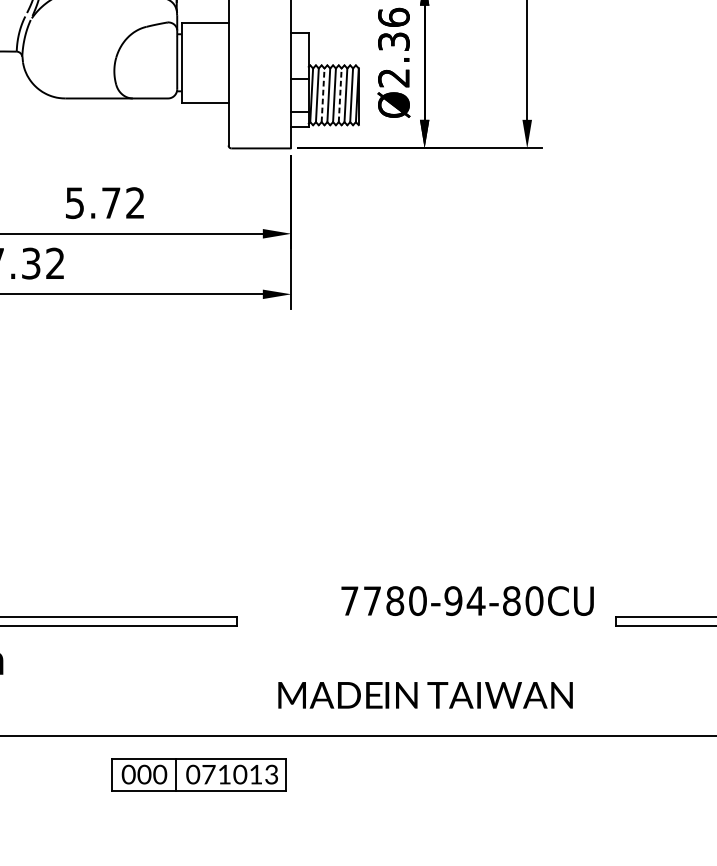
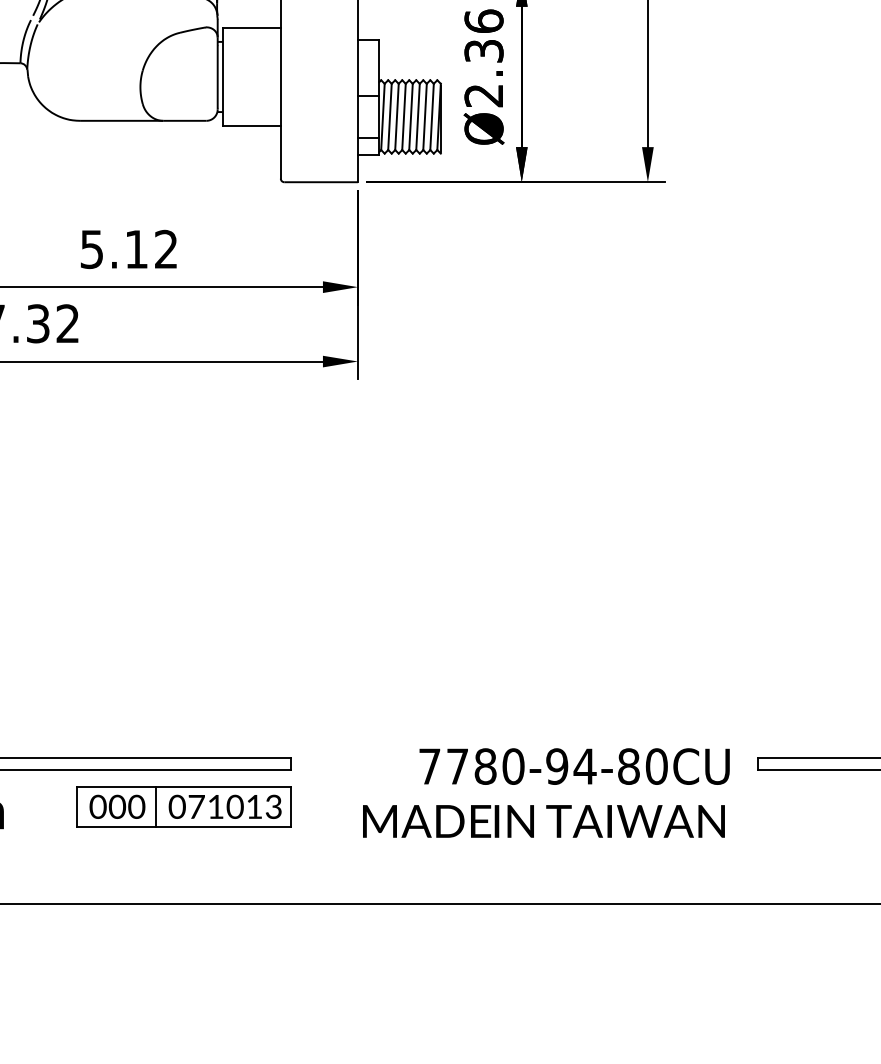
line: (323, 94) -> (397, 116), dashed -> solid
line: (340, 94) -> (418, 116), dashed -> solid
text: (111, 203) -> (136, 249), 5.72 -> 5.12
text: (467, 601) -> (574, 766), moved
text: (425, 695) -> (543, 821), moved
part: (198, 774) -> (183, 806), moved

